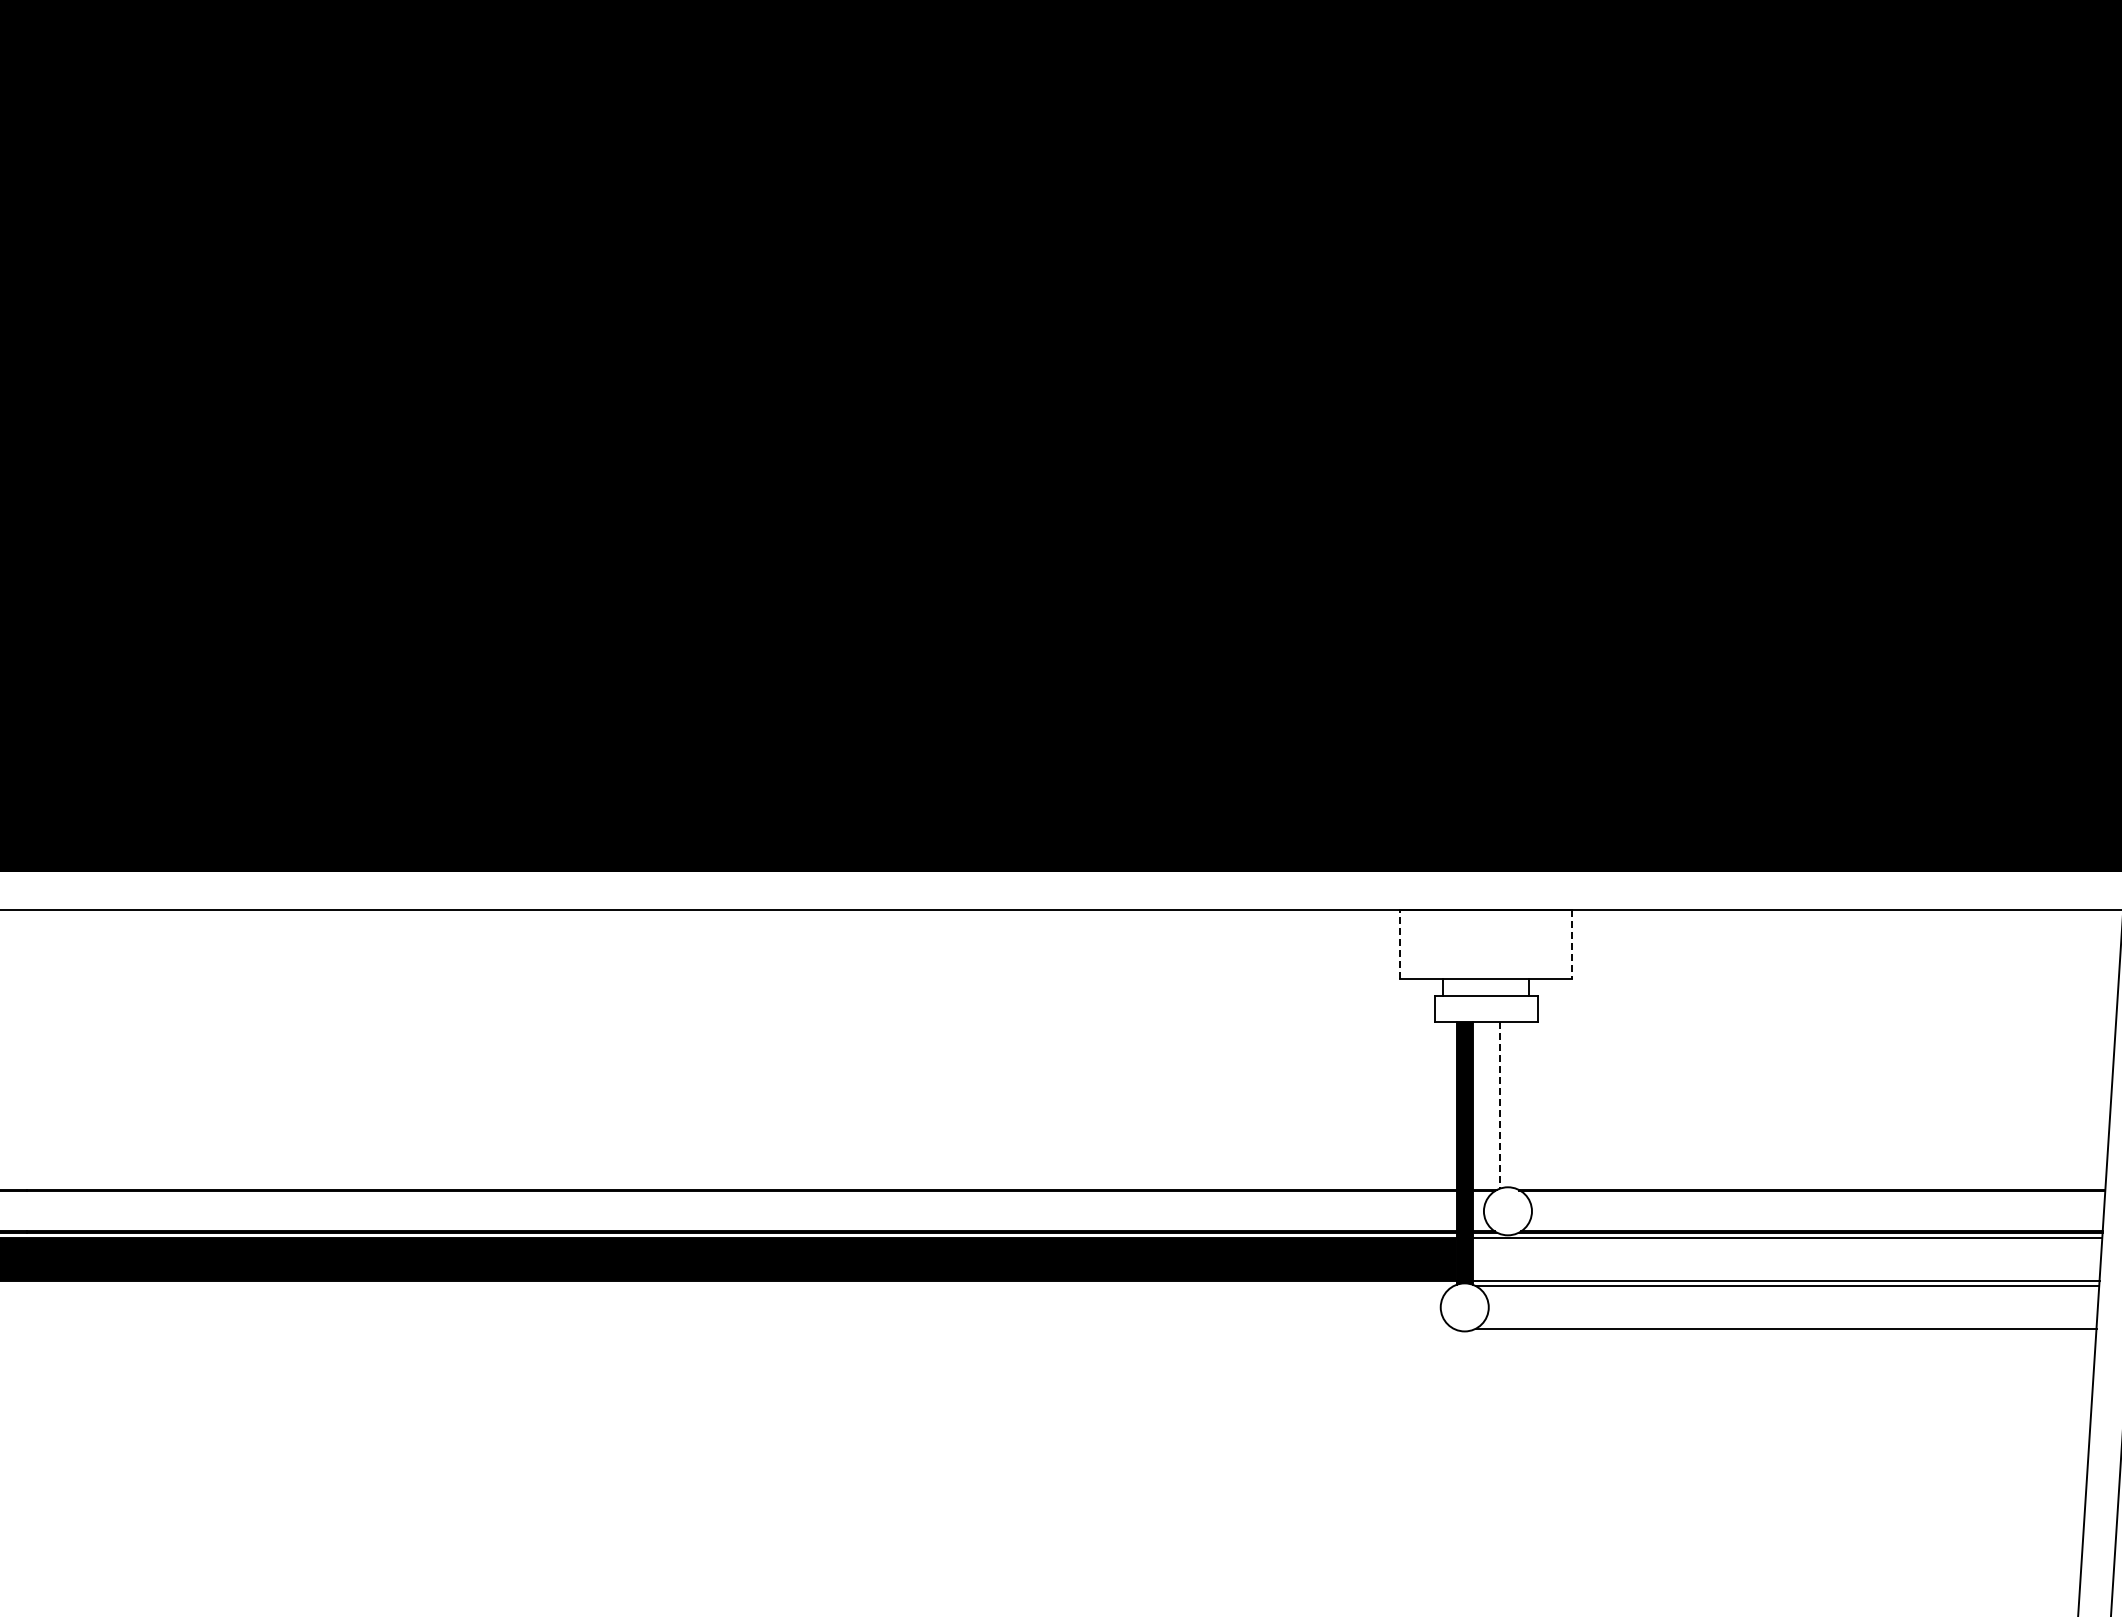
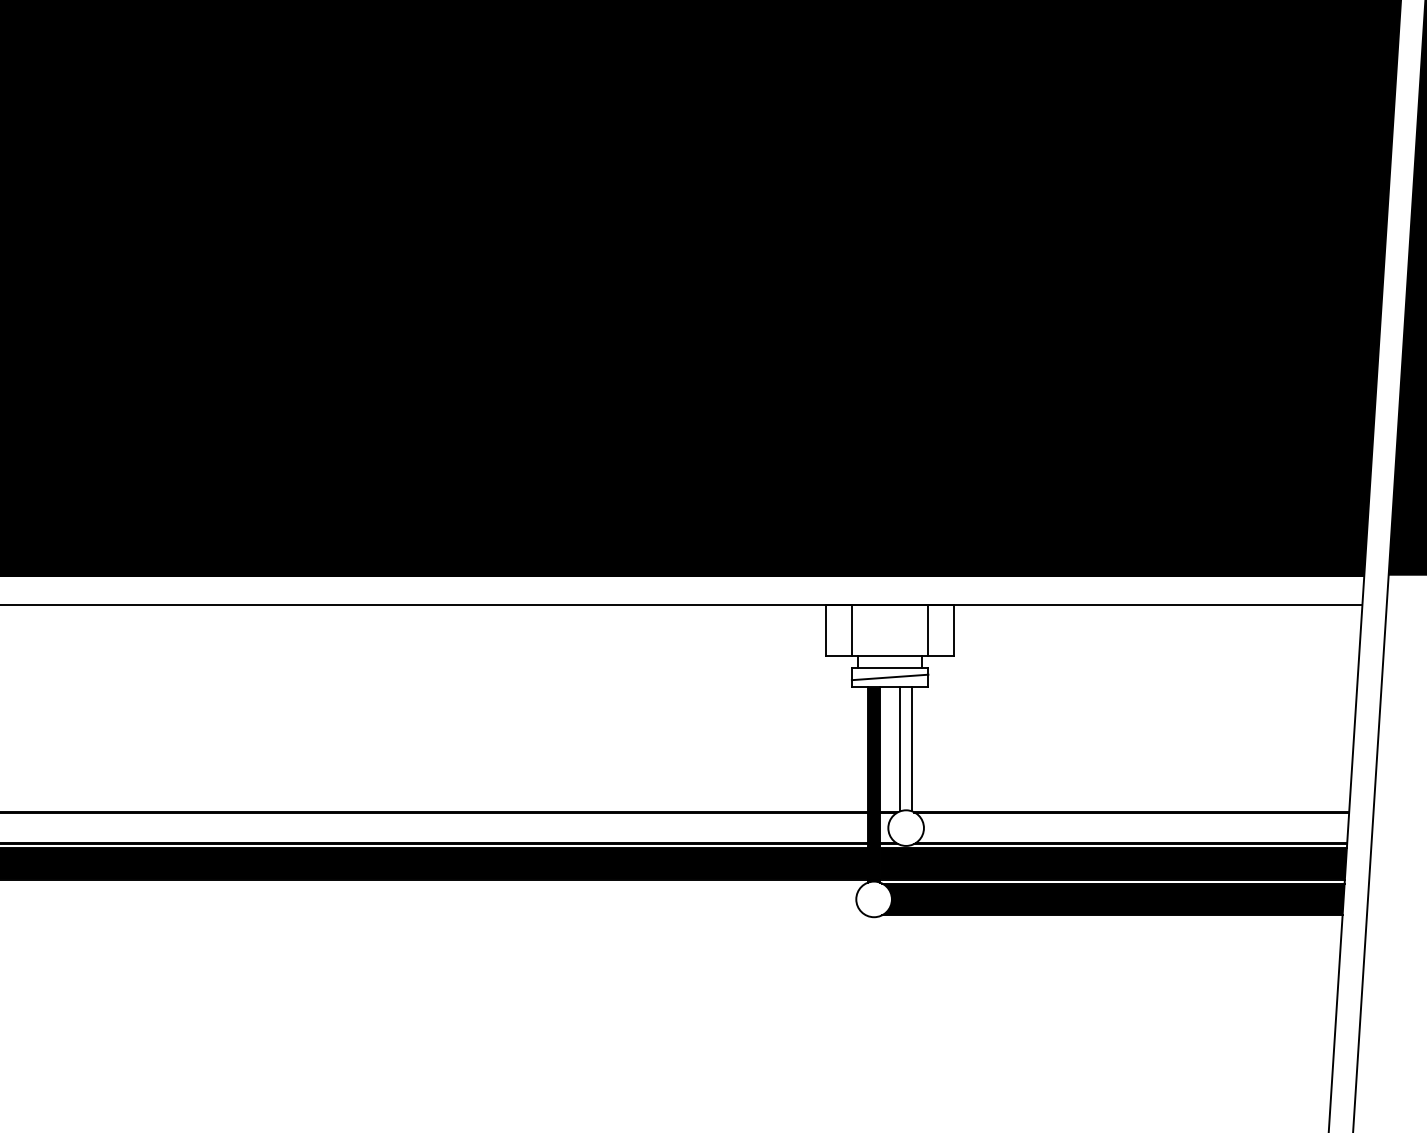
line: (1400, 943) -> (826, 629), dashed -> solid
line: (1434, 943) -> (851, 629), added
line: (1537, 943) -> (928, 629), added
line: (1572, 944) -> (954, 630), dashed -> solid
line: (1485, 1007) -> (889, 676), added
line: (1516, 1104) -> (912, 748), added
line: (1499, 1105) -> (899, 749), dashed -> solid
fill: (1787, 1259) -> (1113, 863), added
fill: (1787, 1307) -> (1113, 899), added

